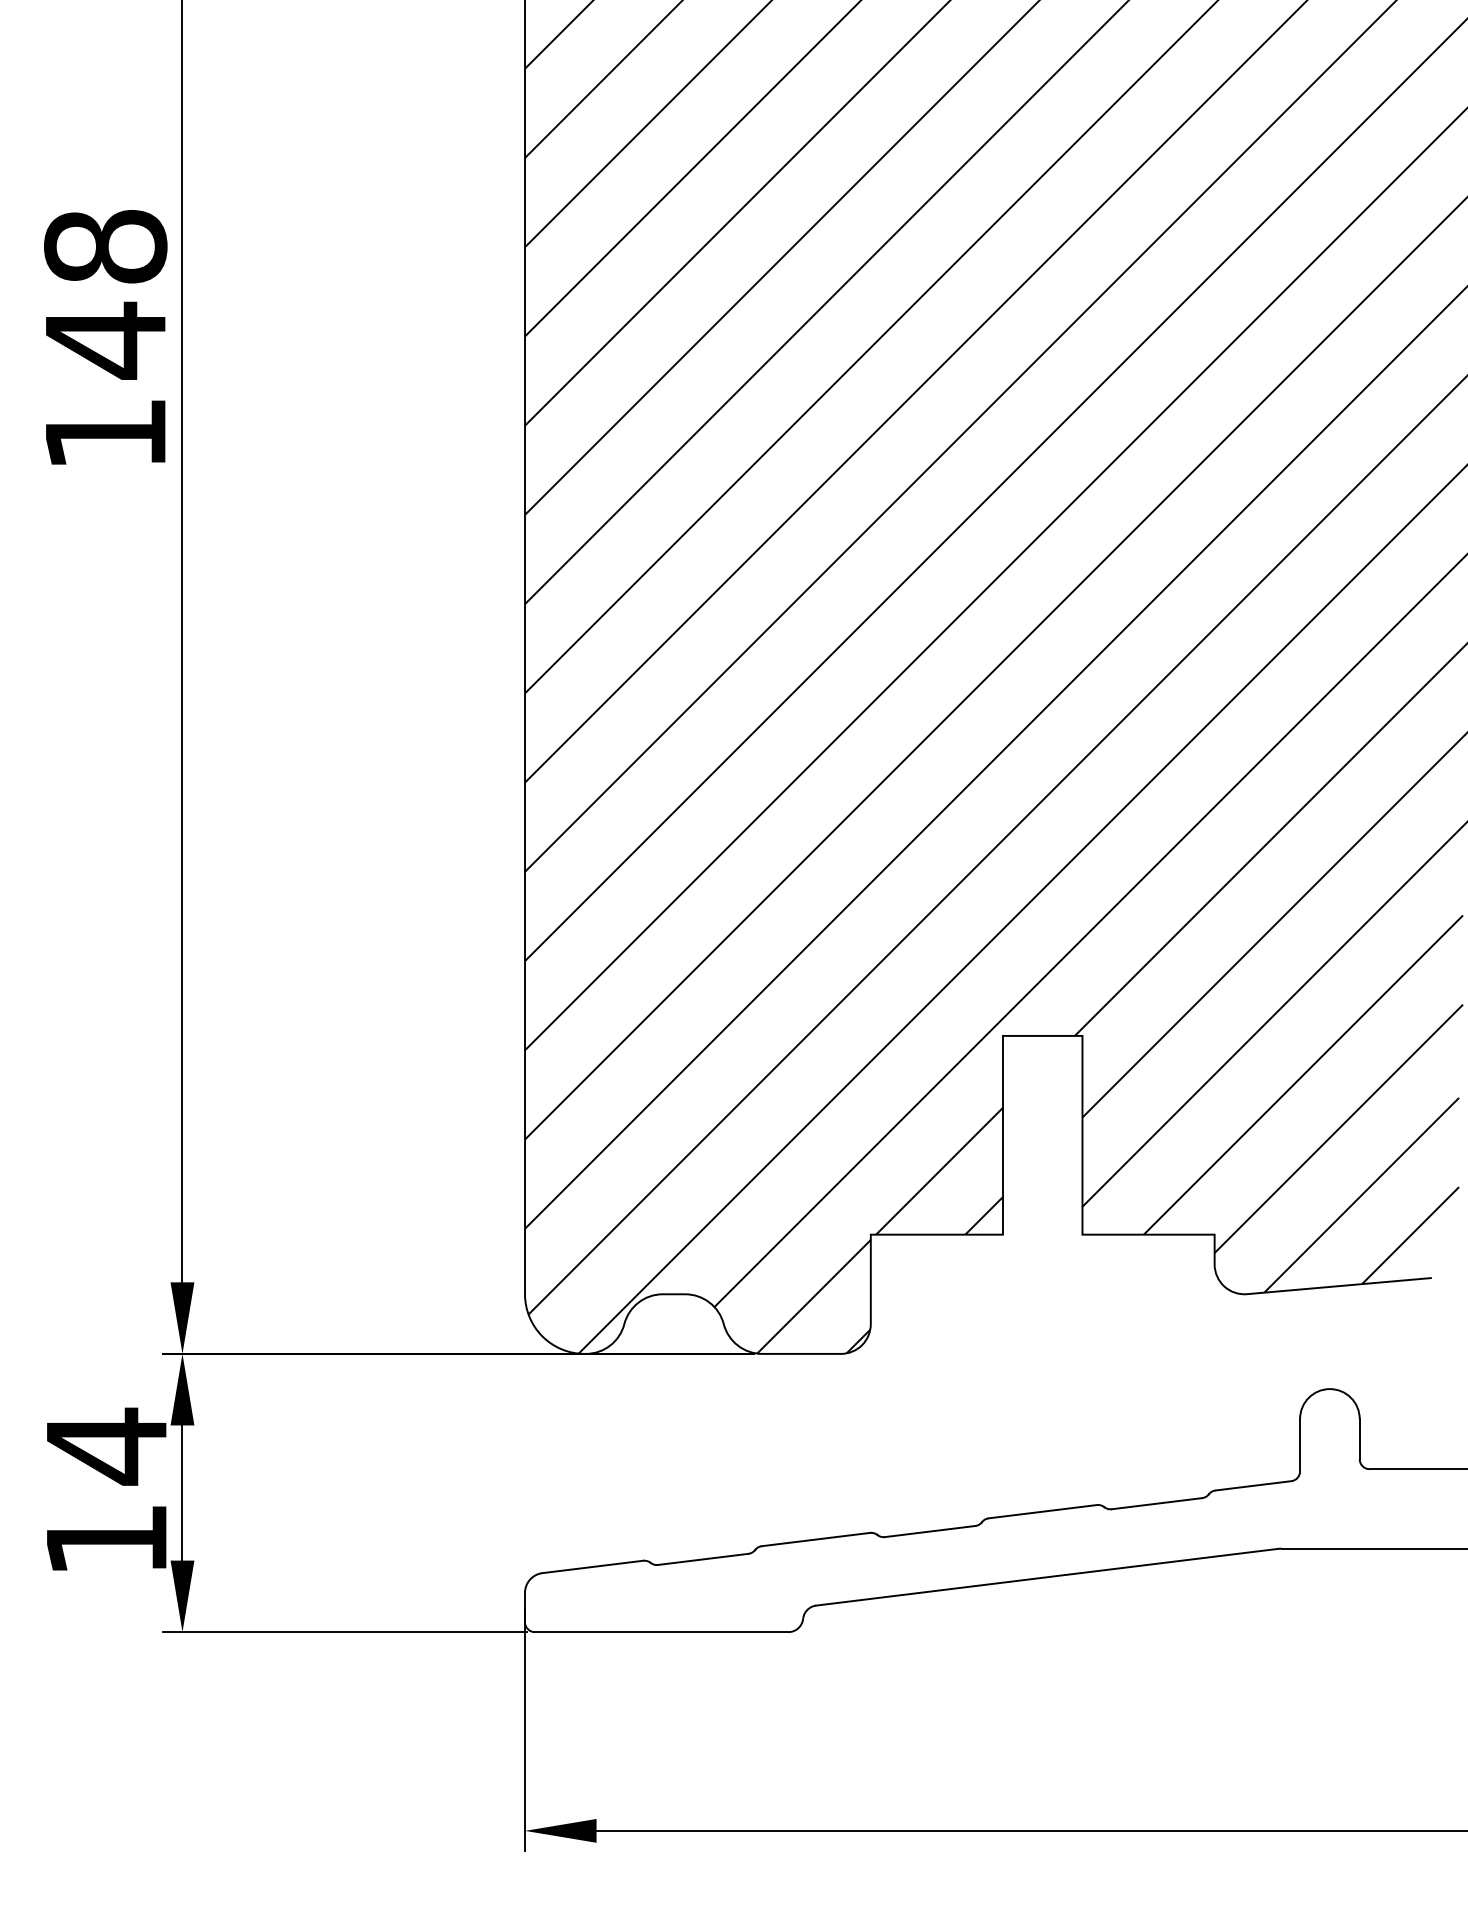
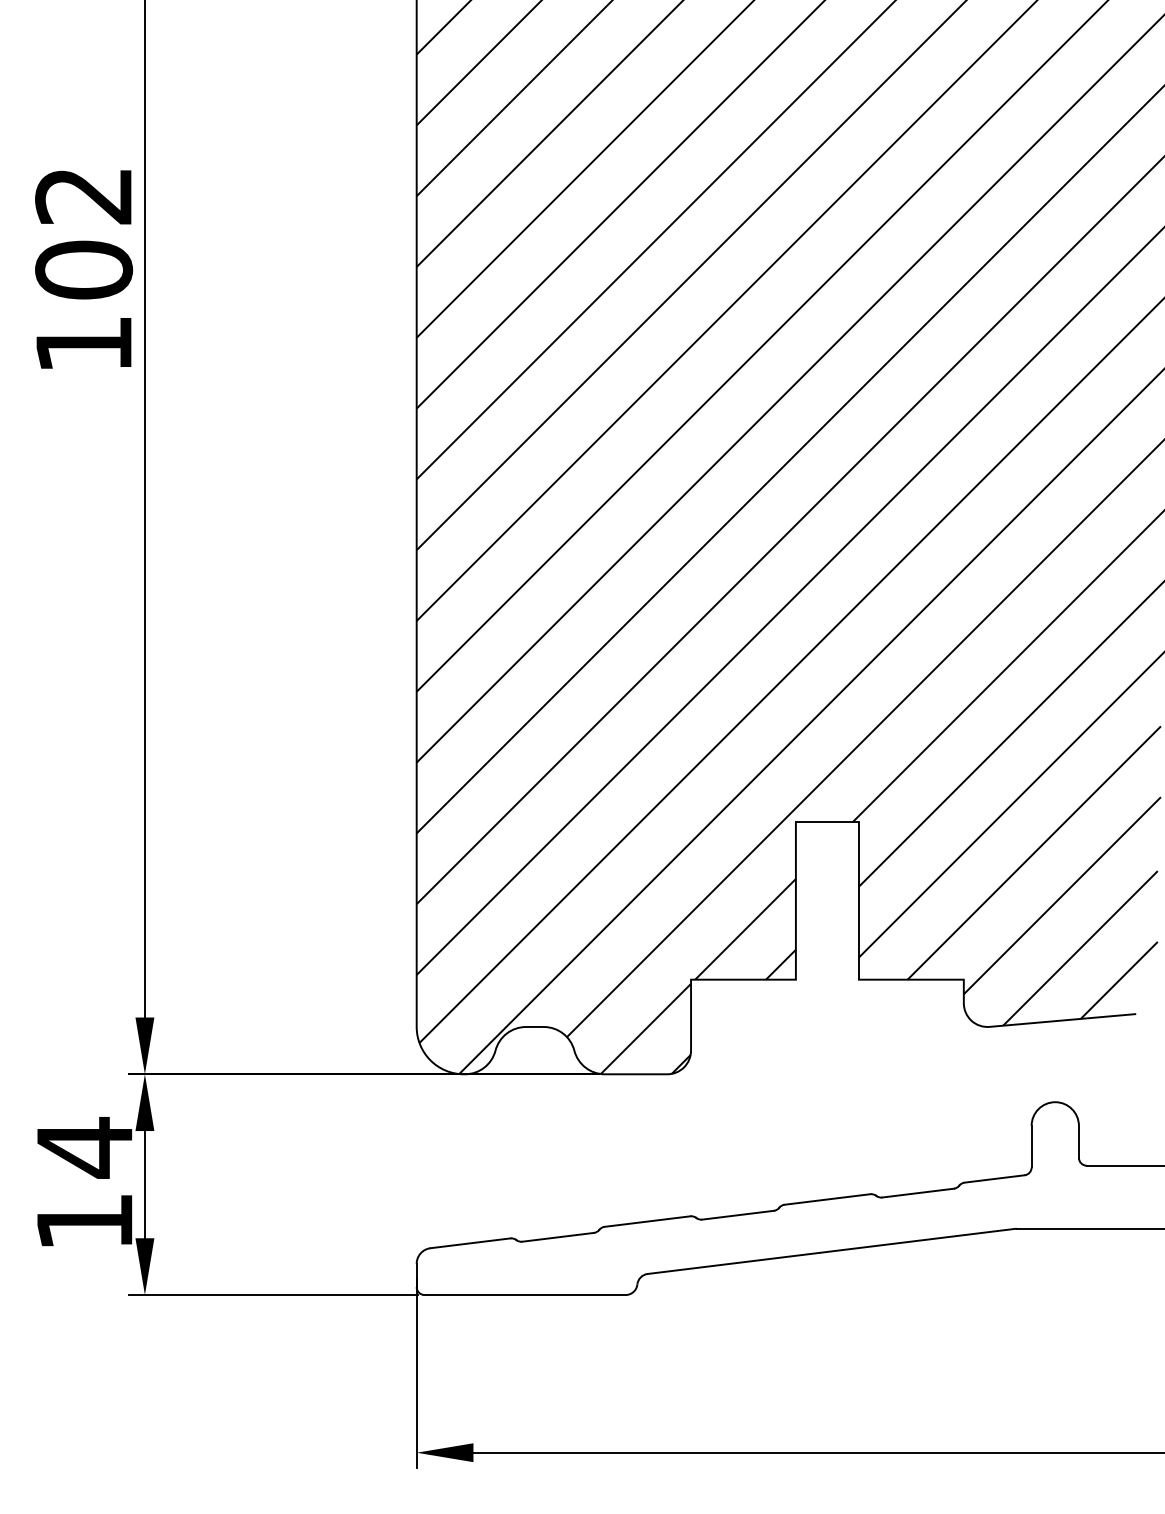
text: (105, 294) -> (83, 233), 148 -> 102

